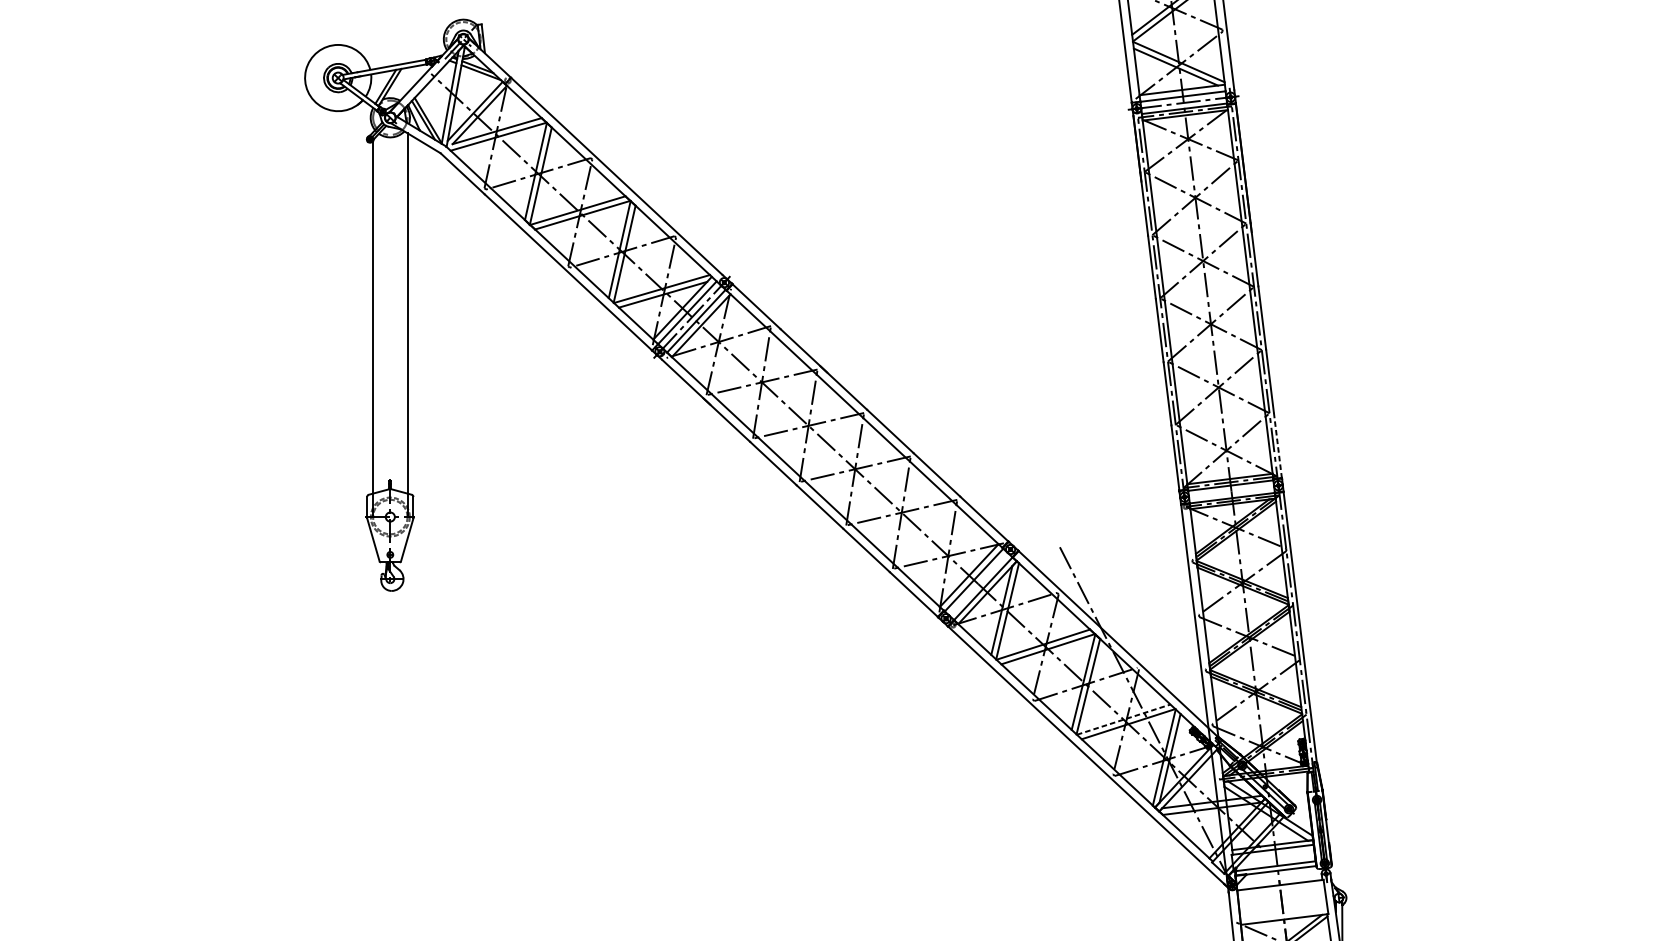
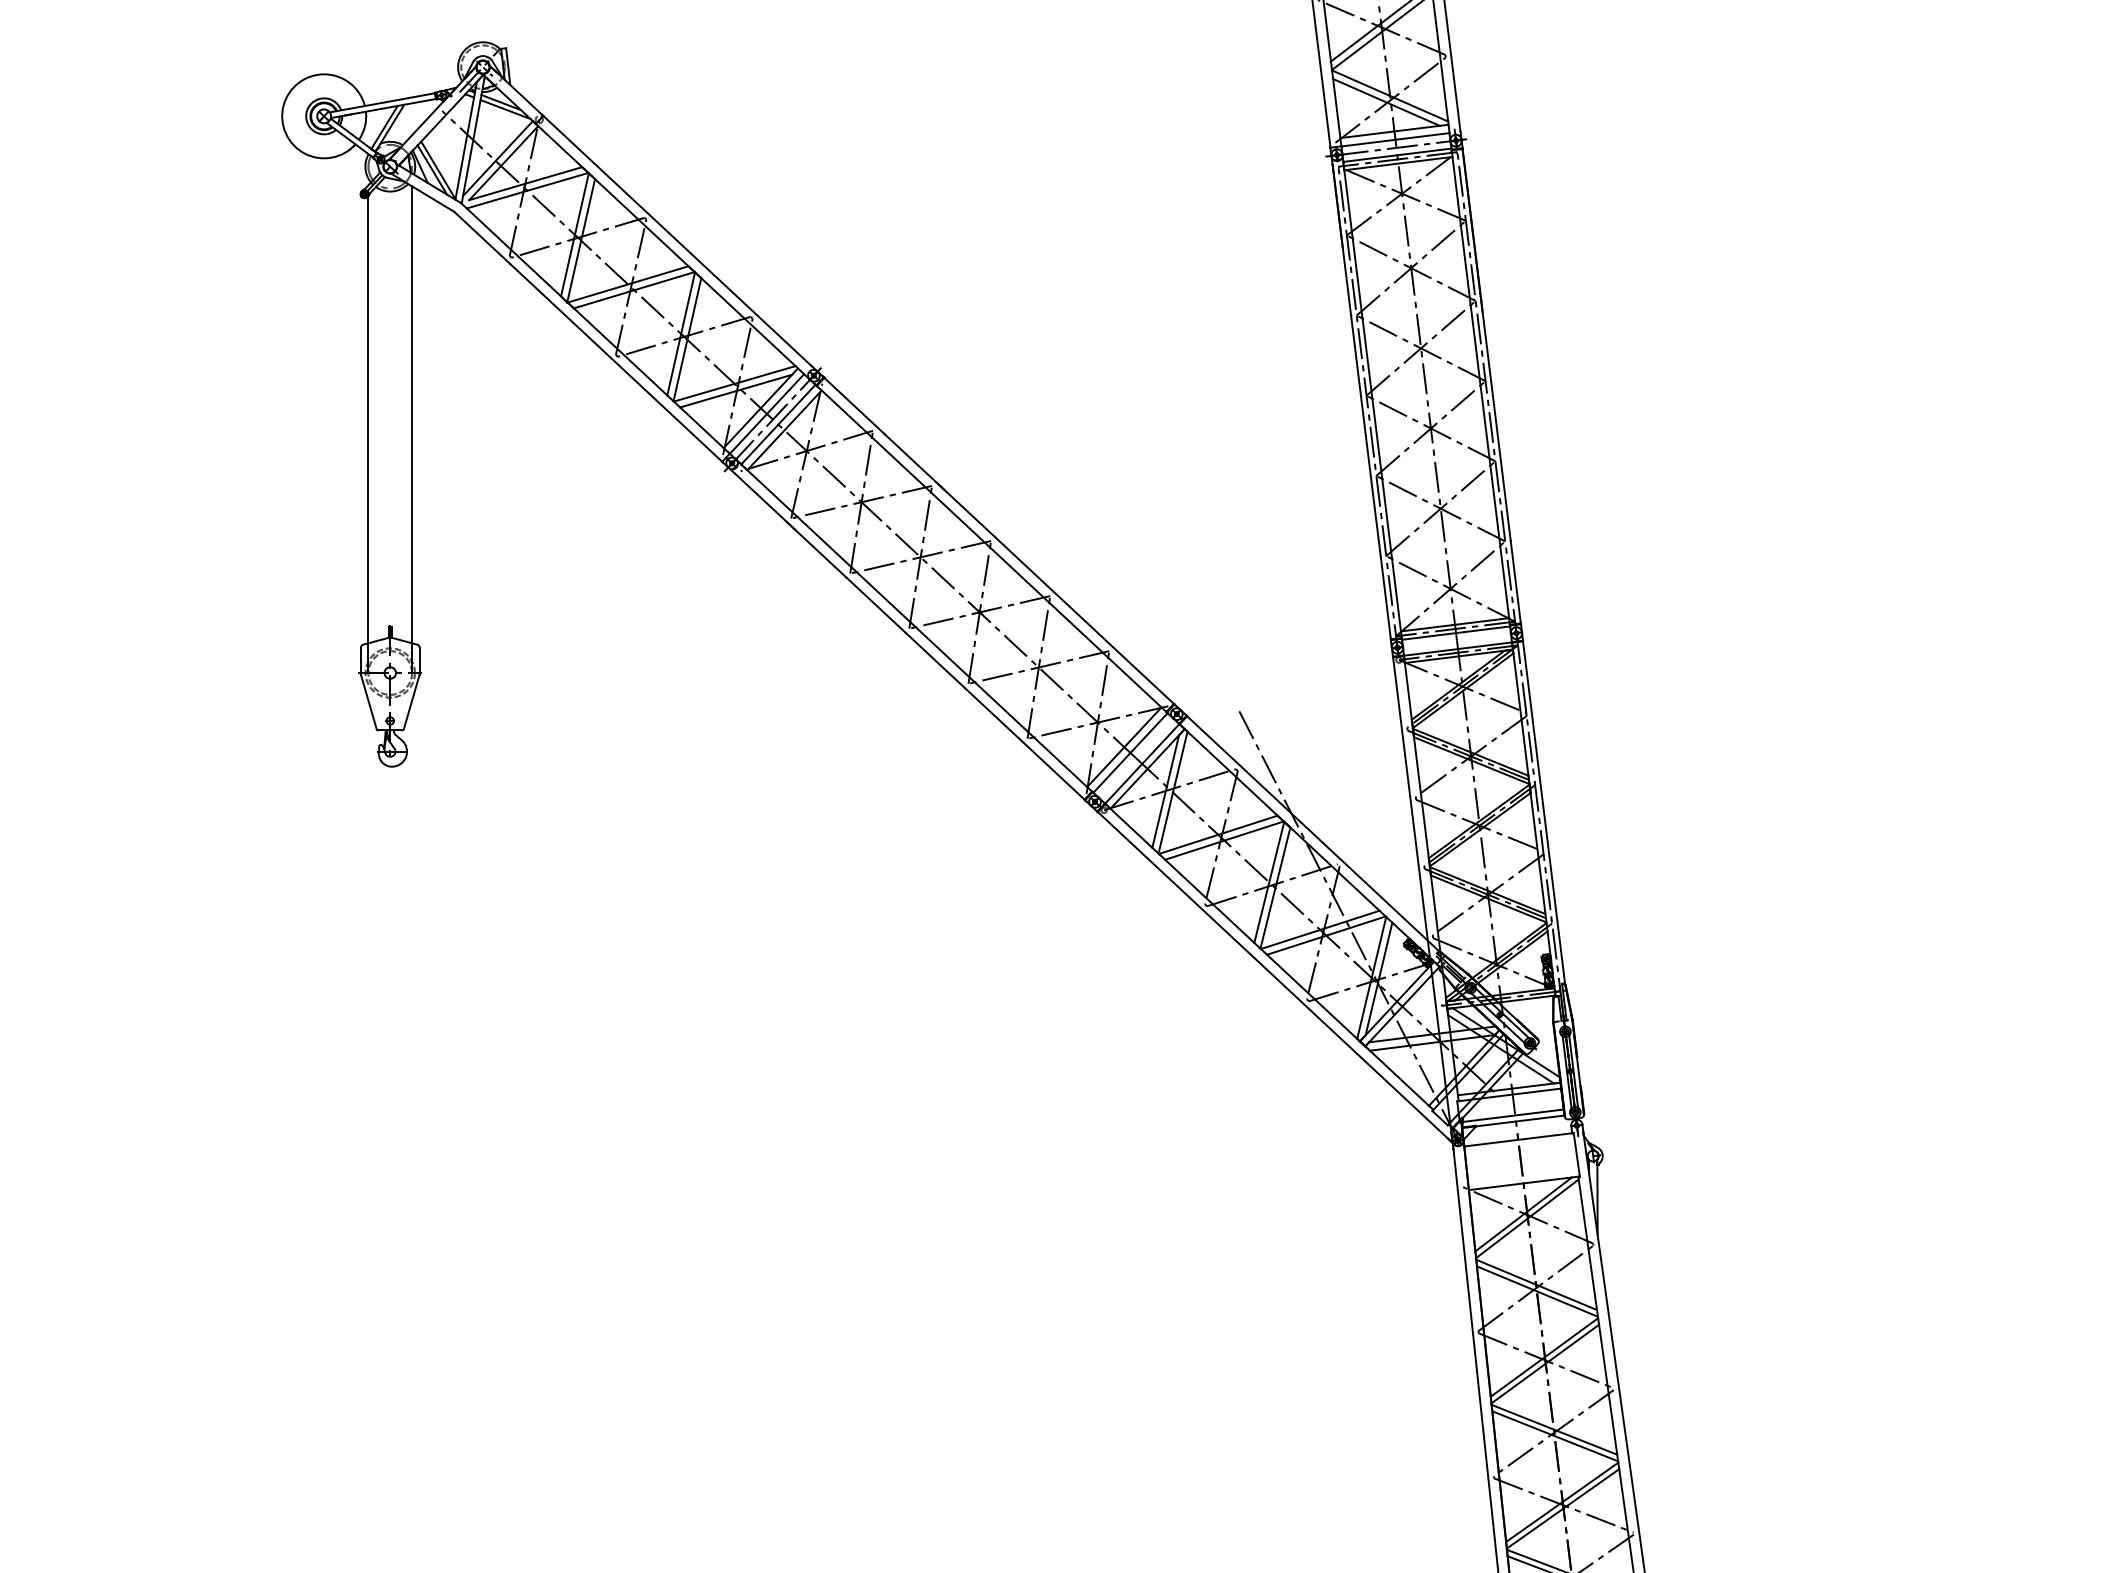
line: (1277, 445) -> (1515, 582), dashed -> solid
line: (1123, 719) -> (1320, 929), dashed -> solid

